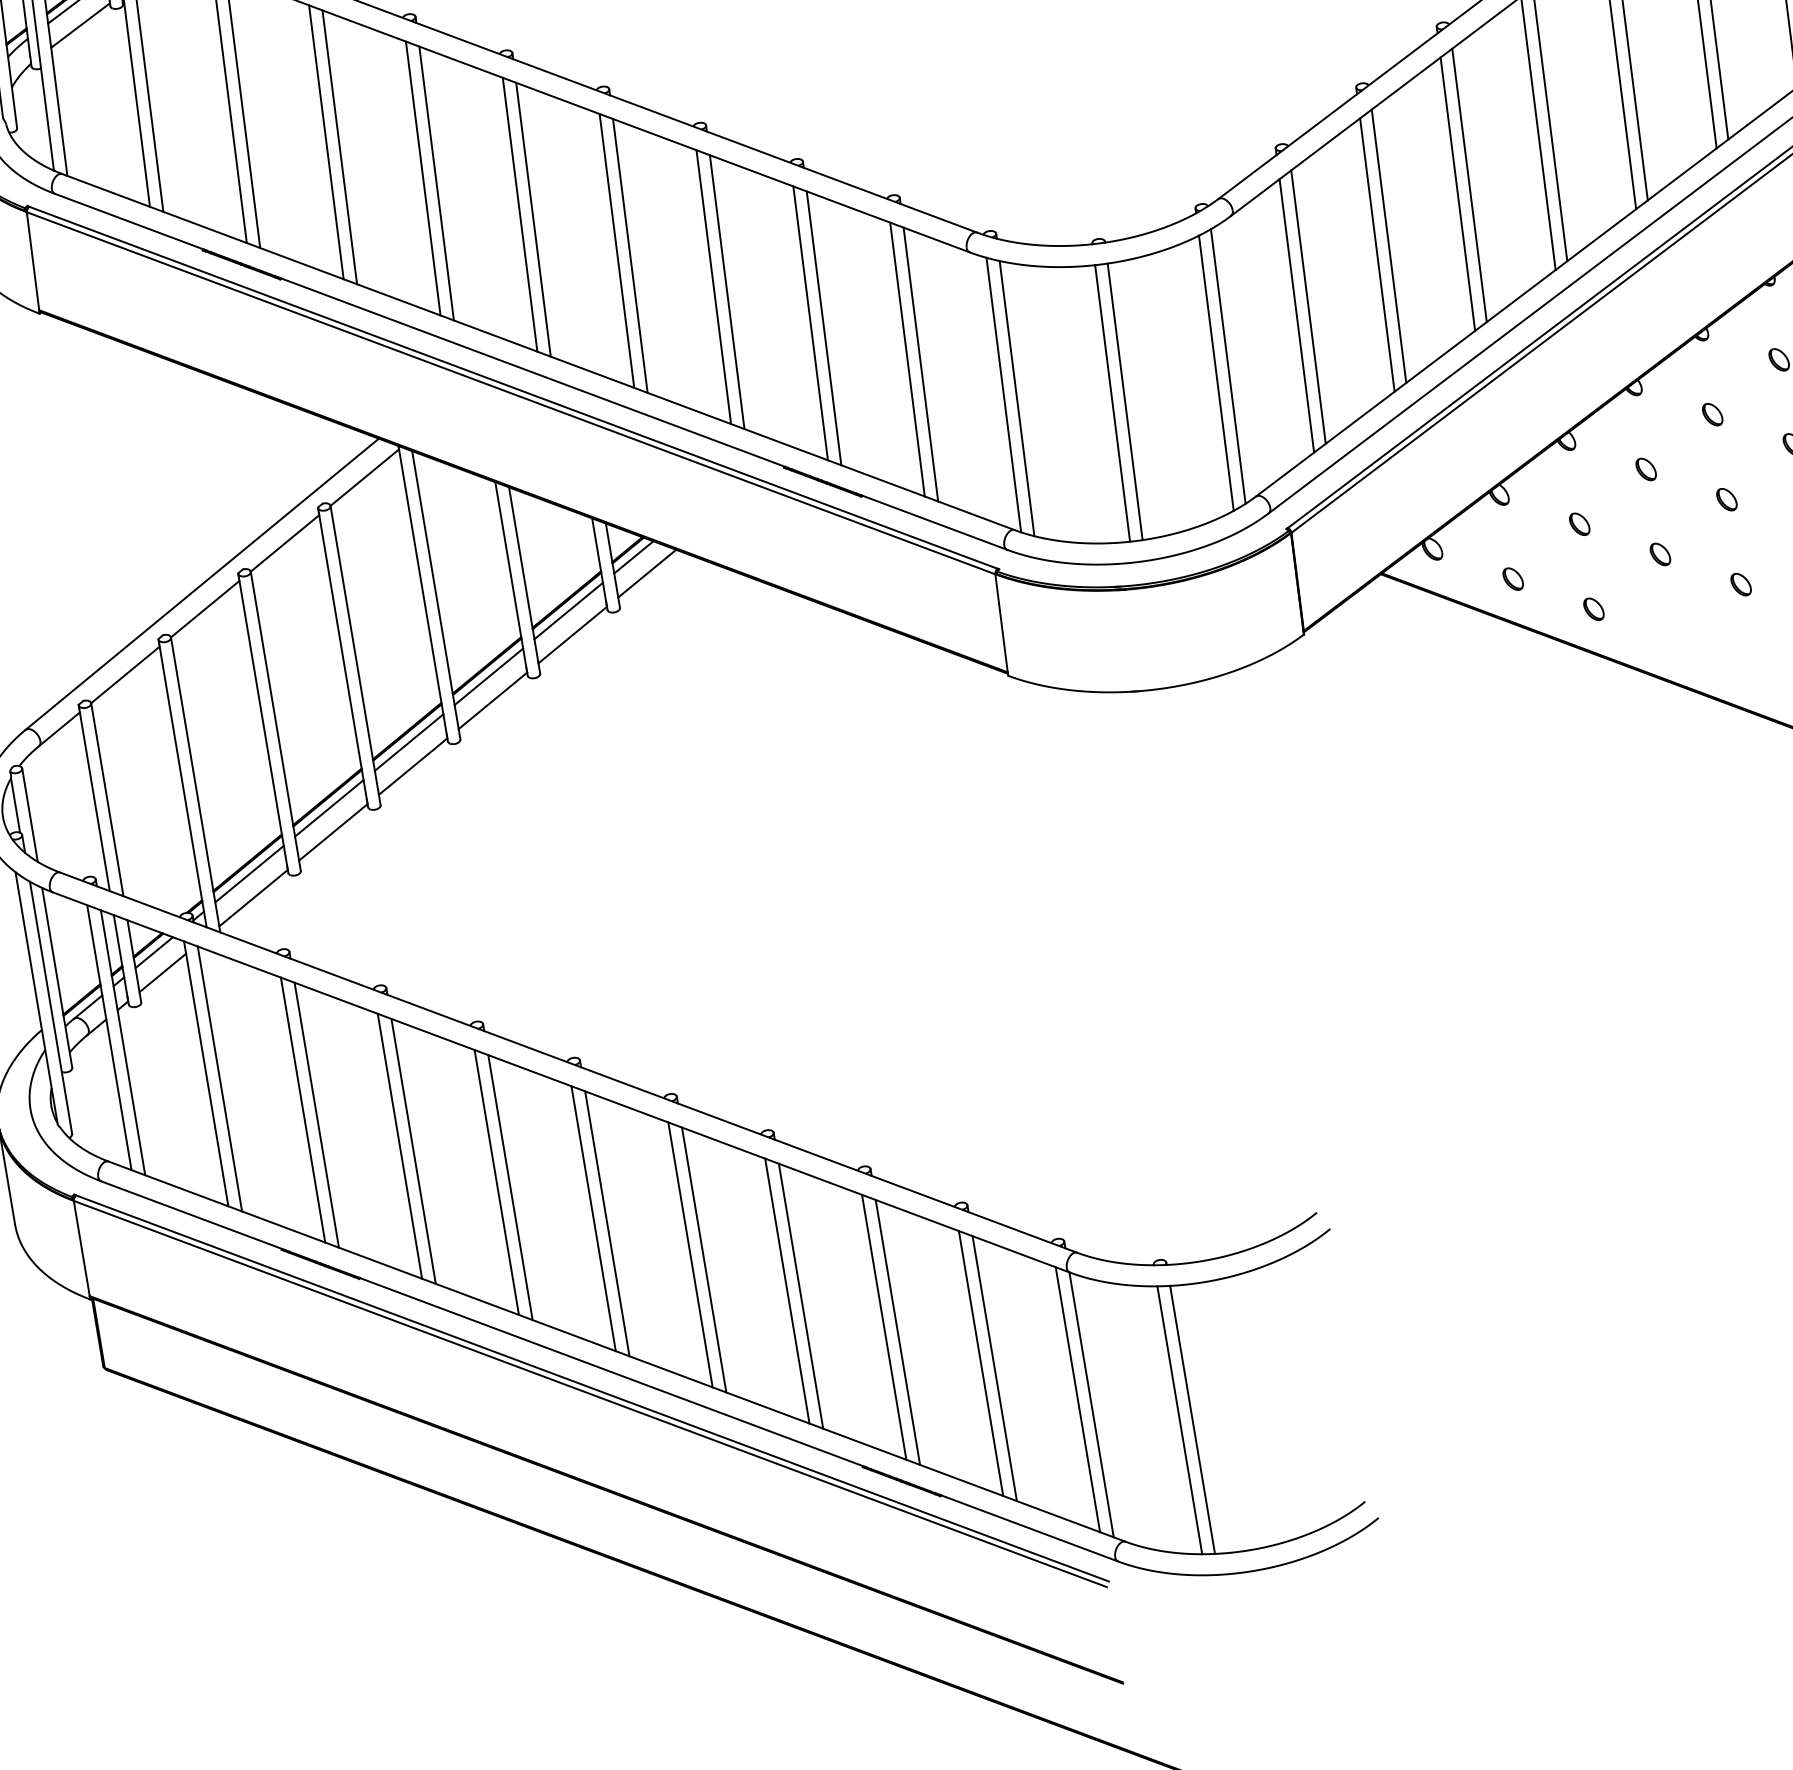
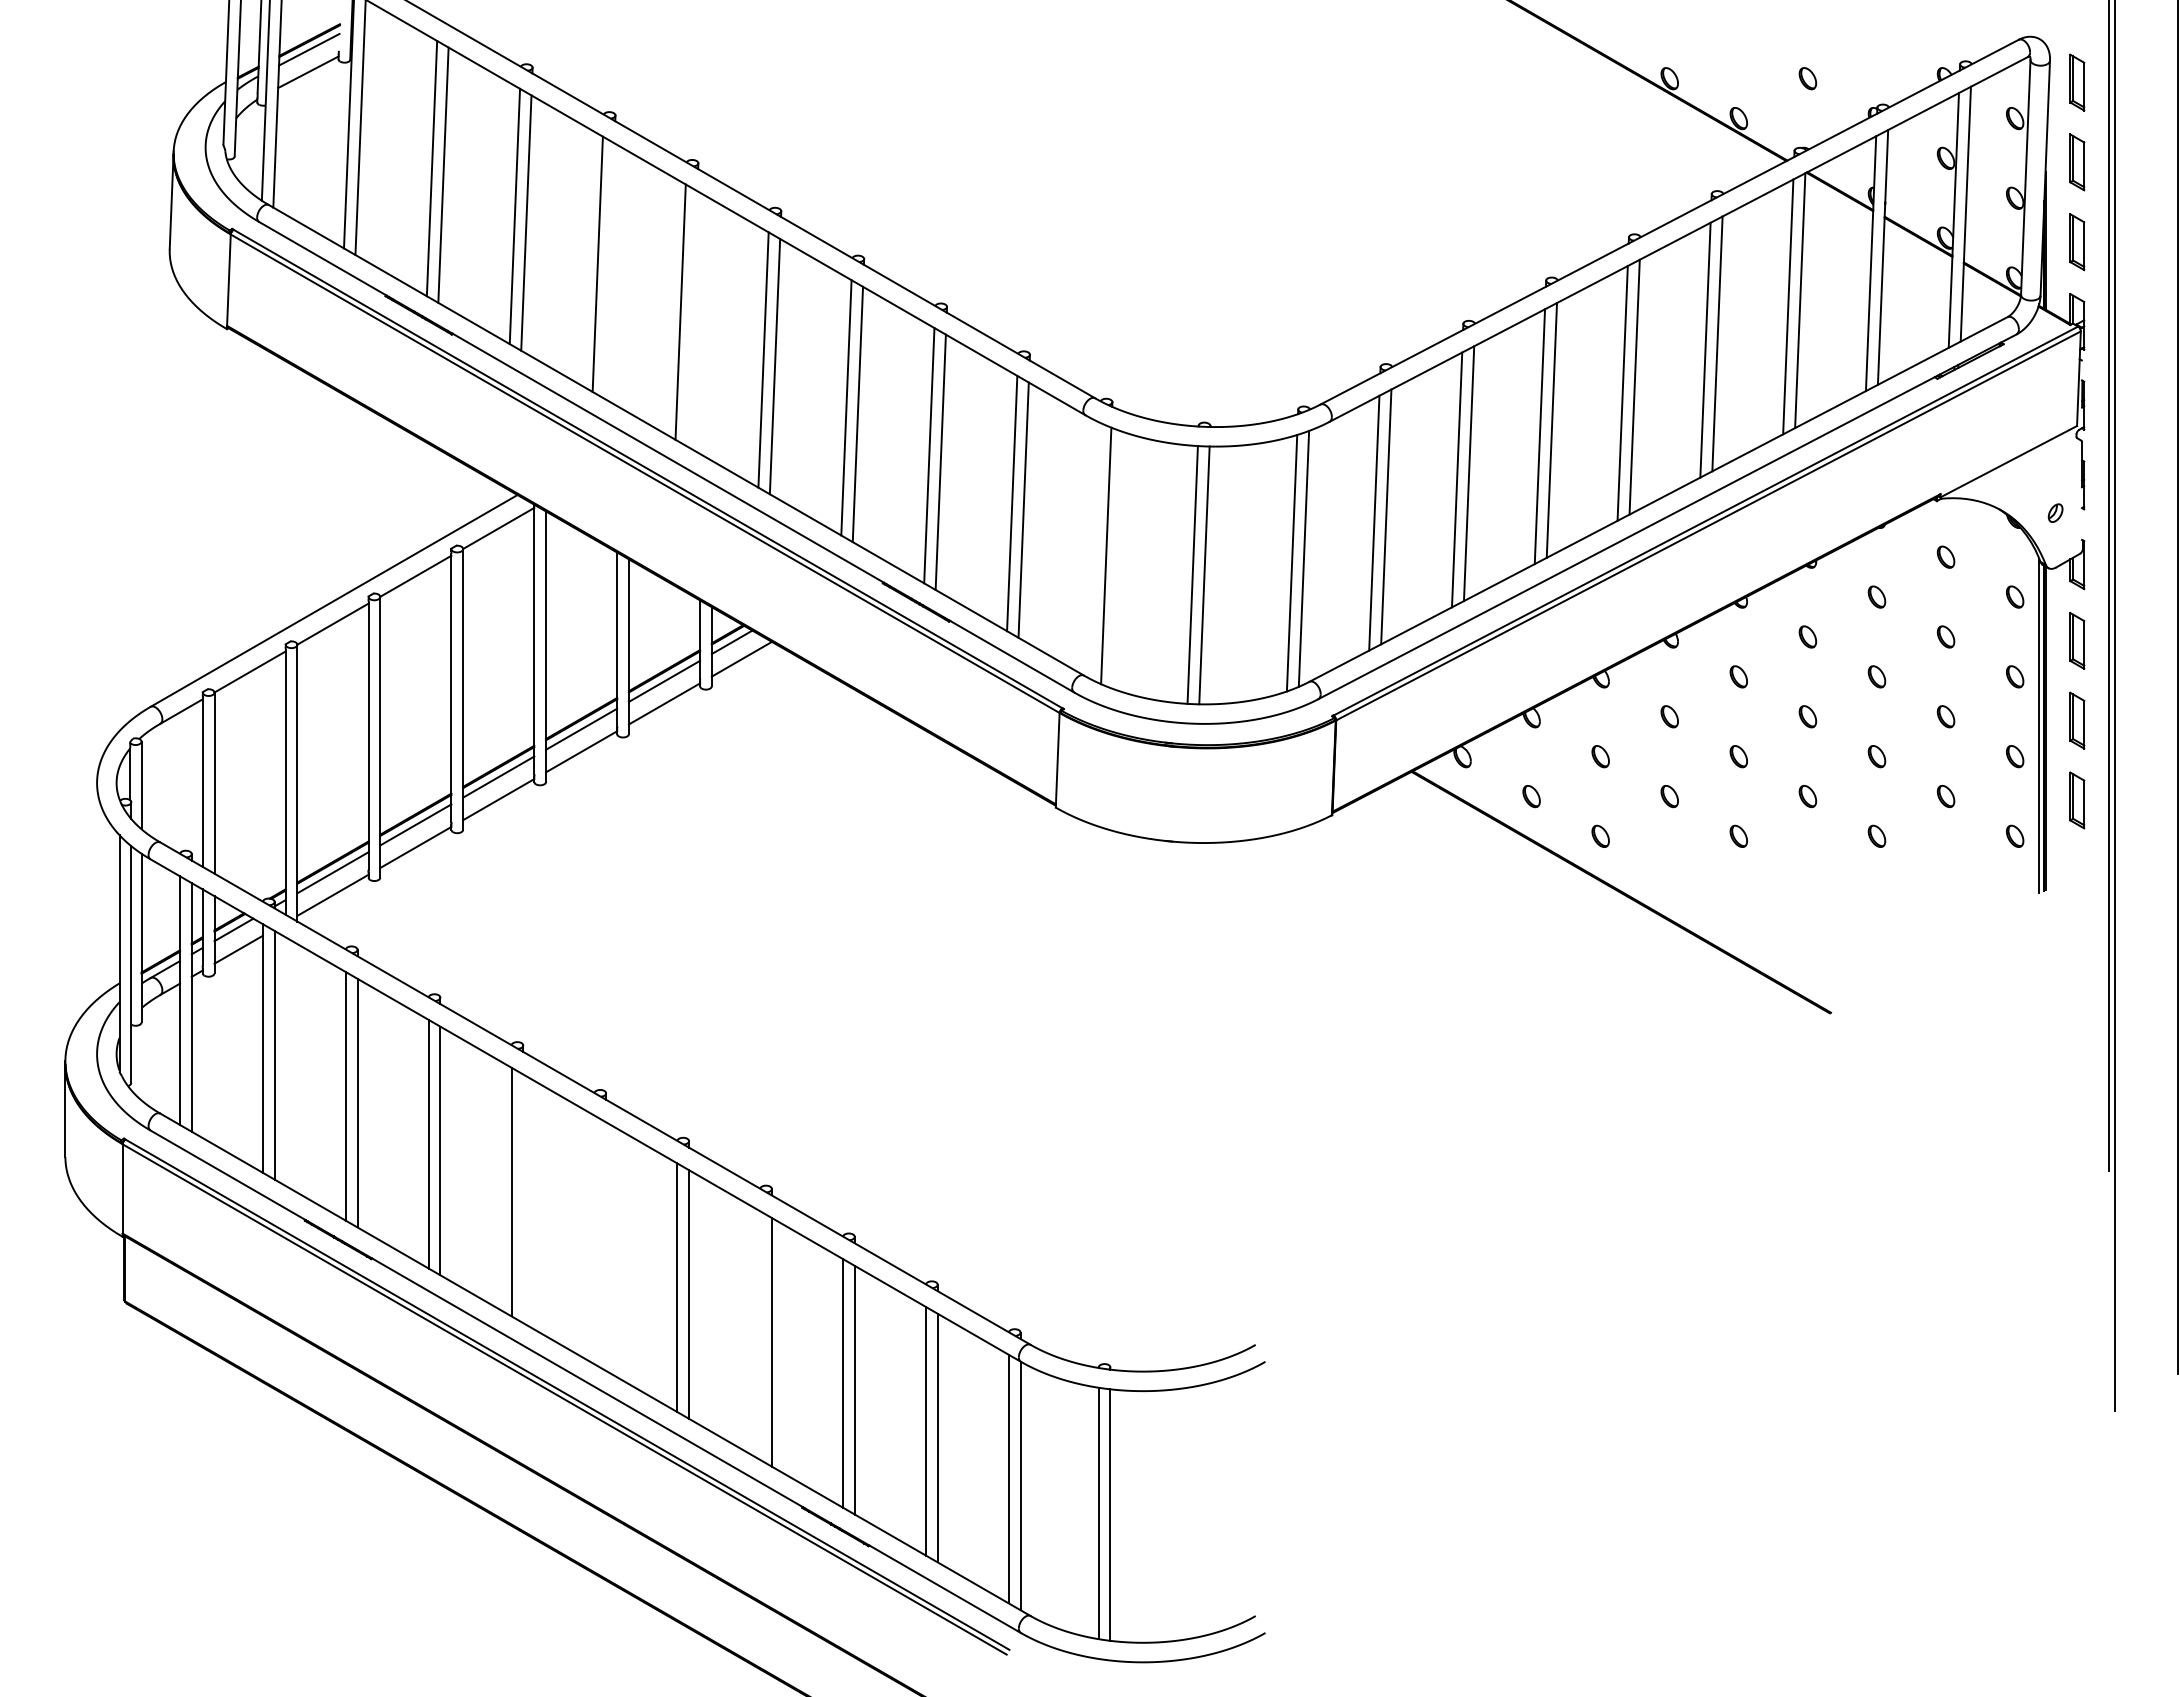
line: (436, 183) -> (609, 270), removed
line: (533, 219) -> (692, 318), removed
line: (1003, 394) -> (1094, 550), removed
line: (510, 1187) -> (523, 1198), removed
line: (593, 1218) -> (594, 1239), removed
line: (607, 1223) -> (606, 1246), removed
line: (787, 1290) -> (760, 1335), removed

